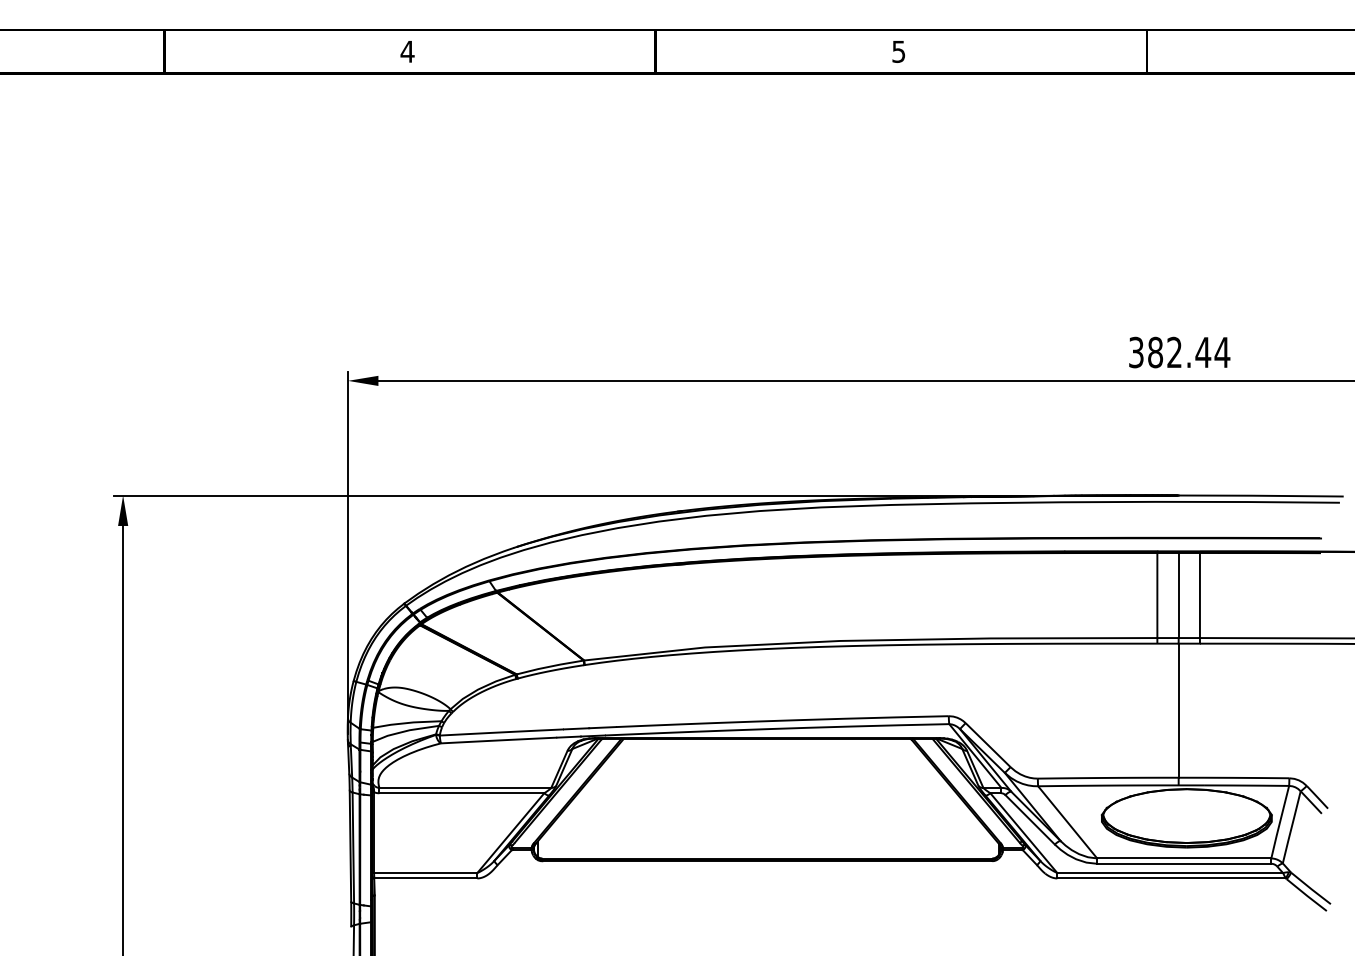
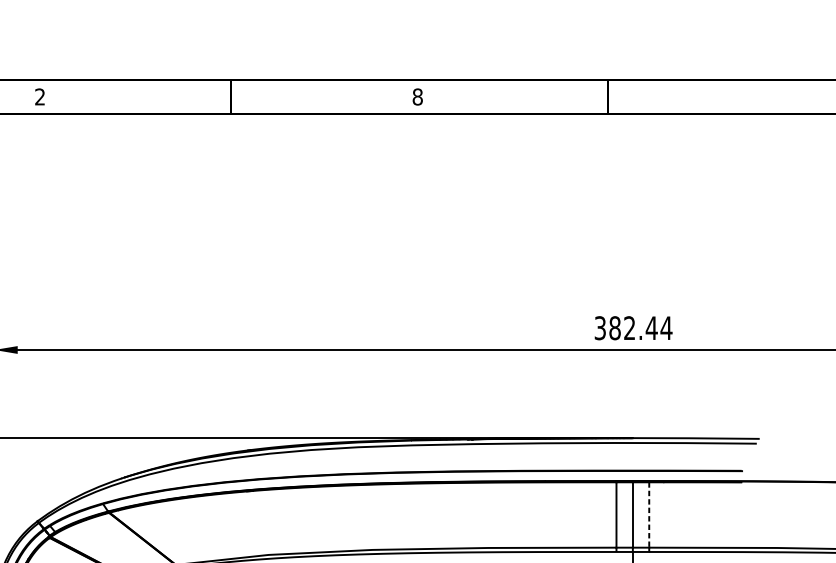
text: (407, 51) -> (40, 96), 4 -> 2
text: (898, 51) -> (417, 96), 5 -> 8
line: (1199, 595) -> (648, 514), solid -> dashed

